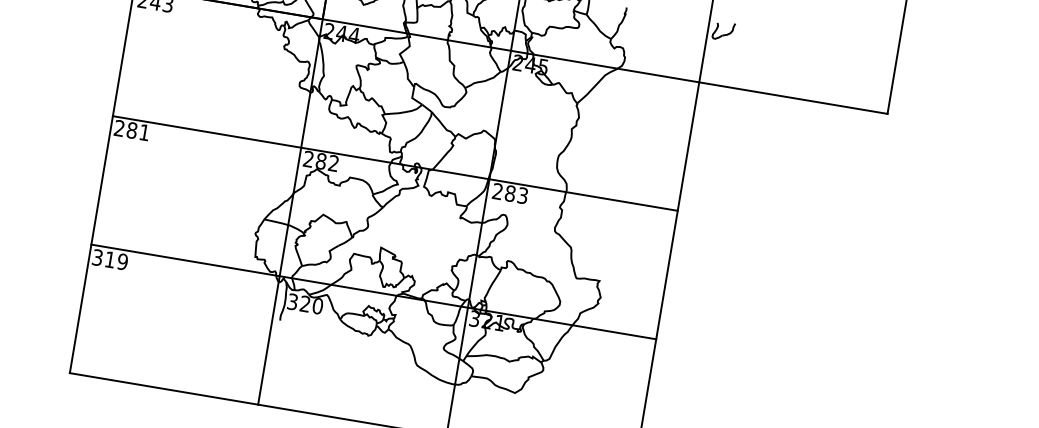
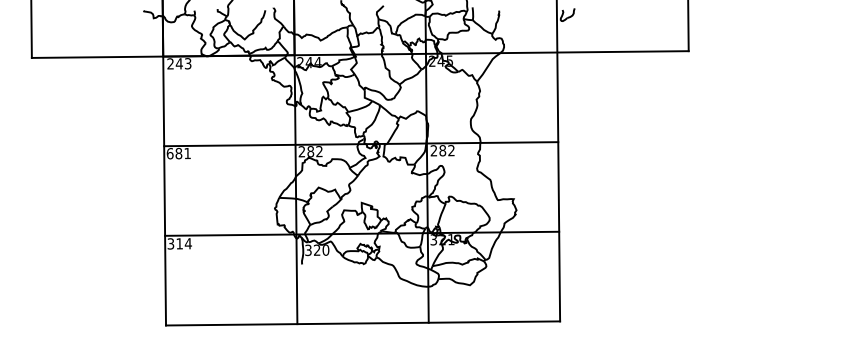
text: (118, 127) -> (169, 153), 281 -> 681
text: (522, 195) -> (451, 150), 283 -> 282
text: (121, 261) -> (187, 243), 319 -> 314

